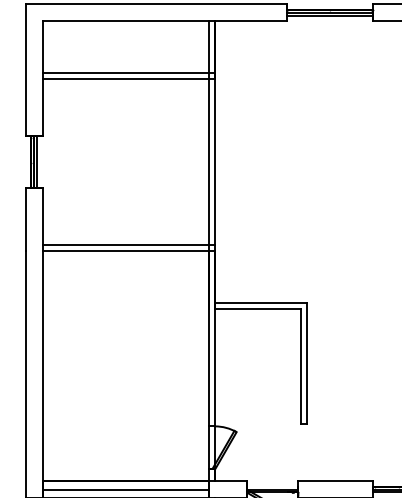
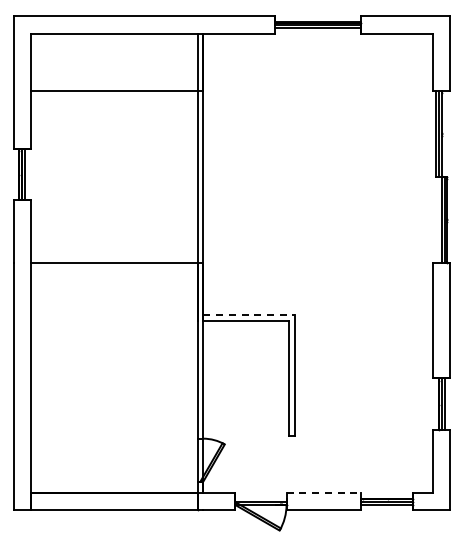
line: (128, 73) -> (116, 85), removed
line: (128, 245) -> (116, 257), removed
line: (261, 303) -> (249, 315), solid -> dashed
line: (336, 481) -> (324, 493), solid -> dashed
line: (125, 489) -> (113, 501), removed

